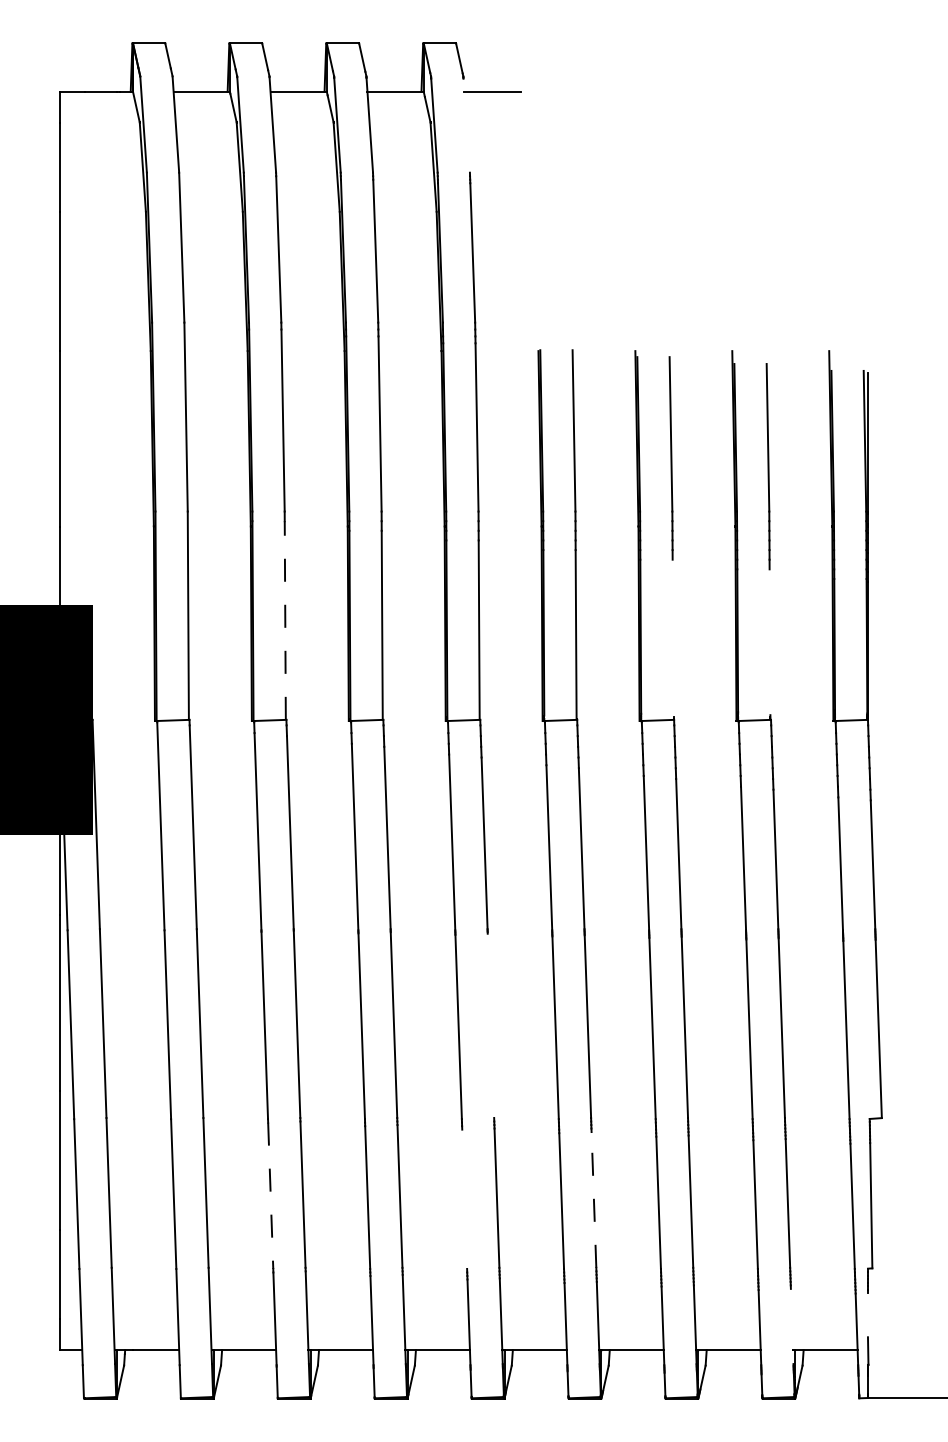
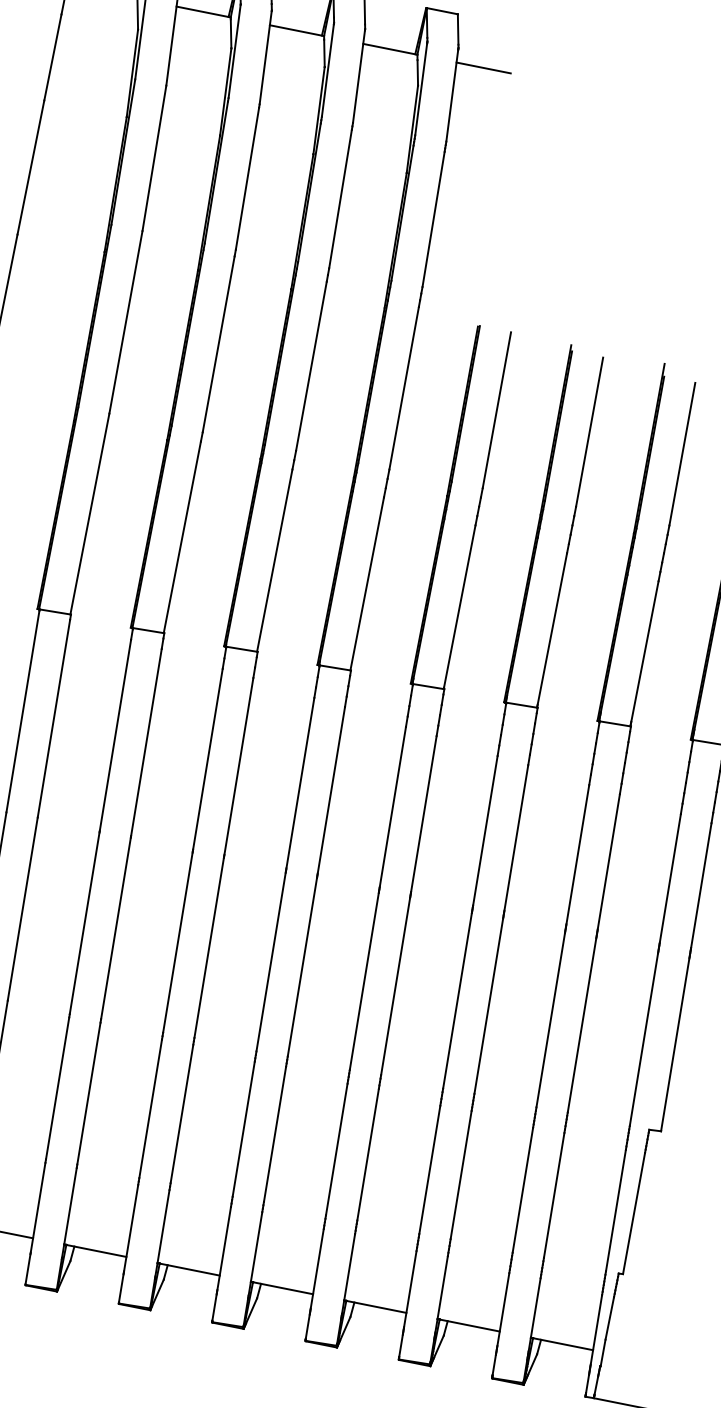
line: (466, 125) -> (452, 95), added
line: (285, 620) -> (182, 537), dashed -> solid
line: (672, 637) -> (551, 628), added
line: (769, 642) -> (644, 651), added
line: (490, 1025) -> (302, 966), added
line: (270, 1196) -> (57, 1089), dashed -> solid
line: (464, 1198) -> (243, 1128), added
line: (593, 1199) -> (367, 1154), dashed -> solid
line: (867, 1315) -> (609, 1318), added
line: (791, 1326) -> (533, 1314), added

